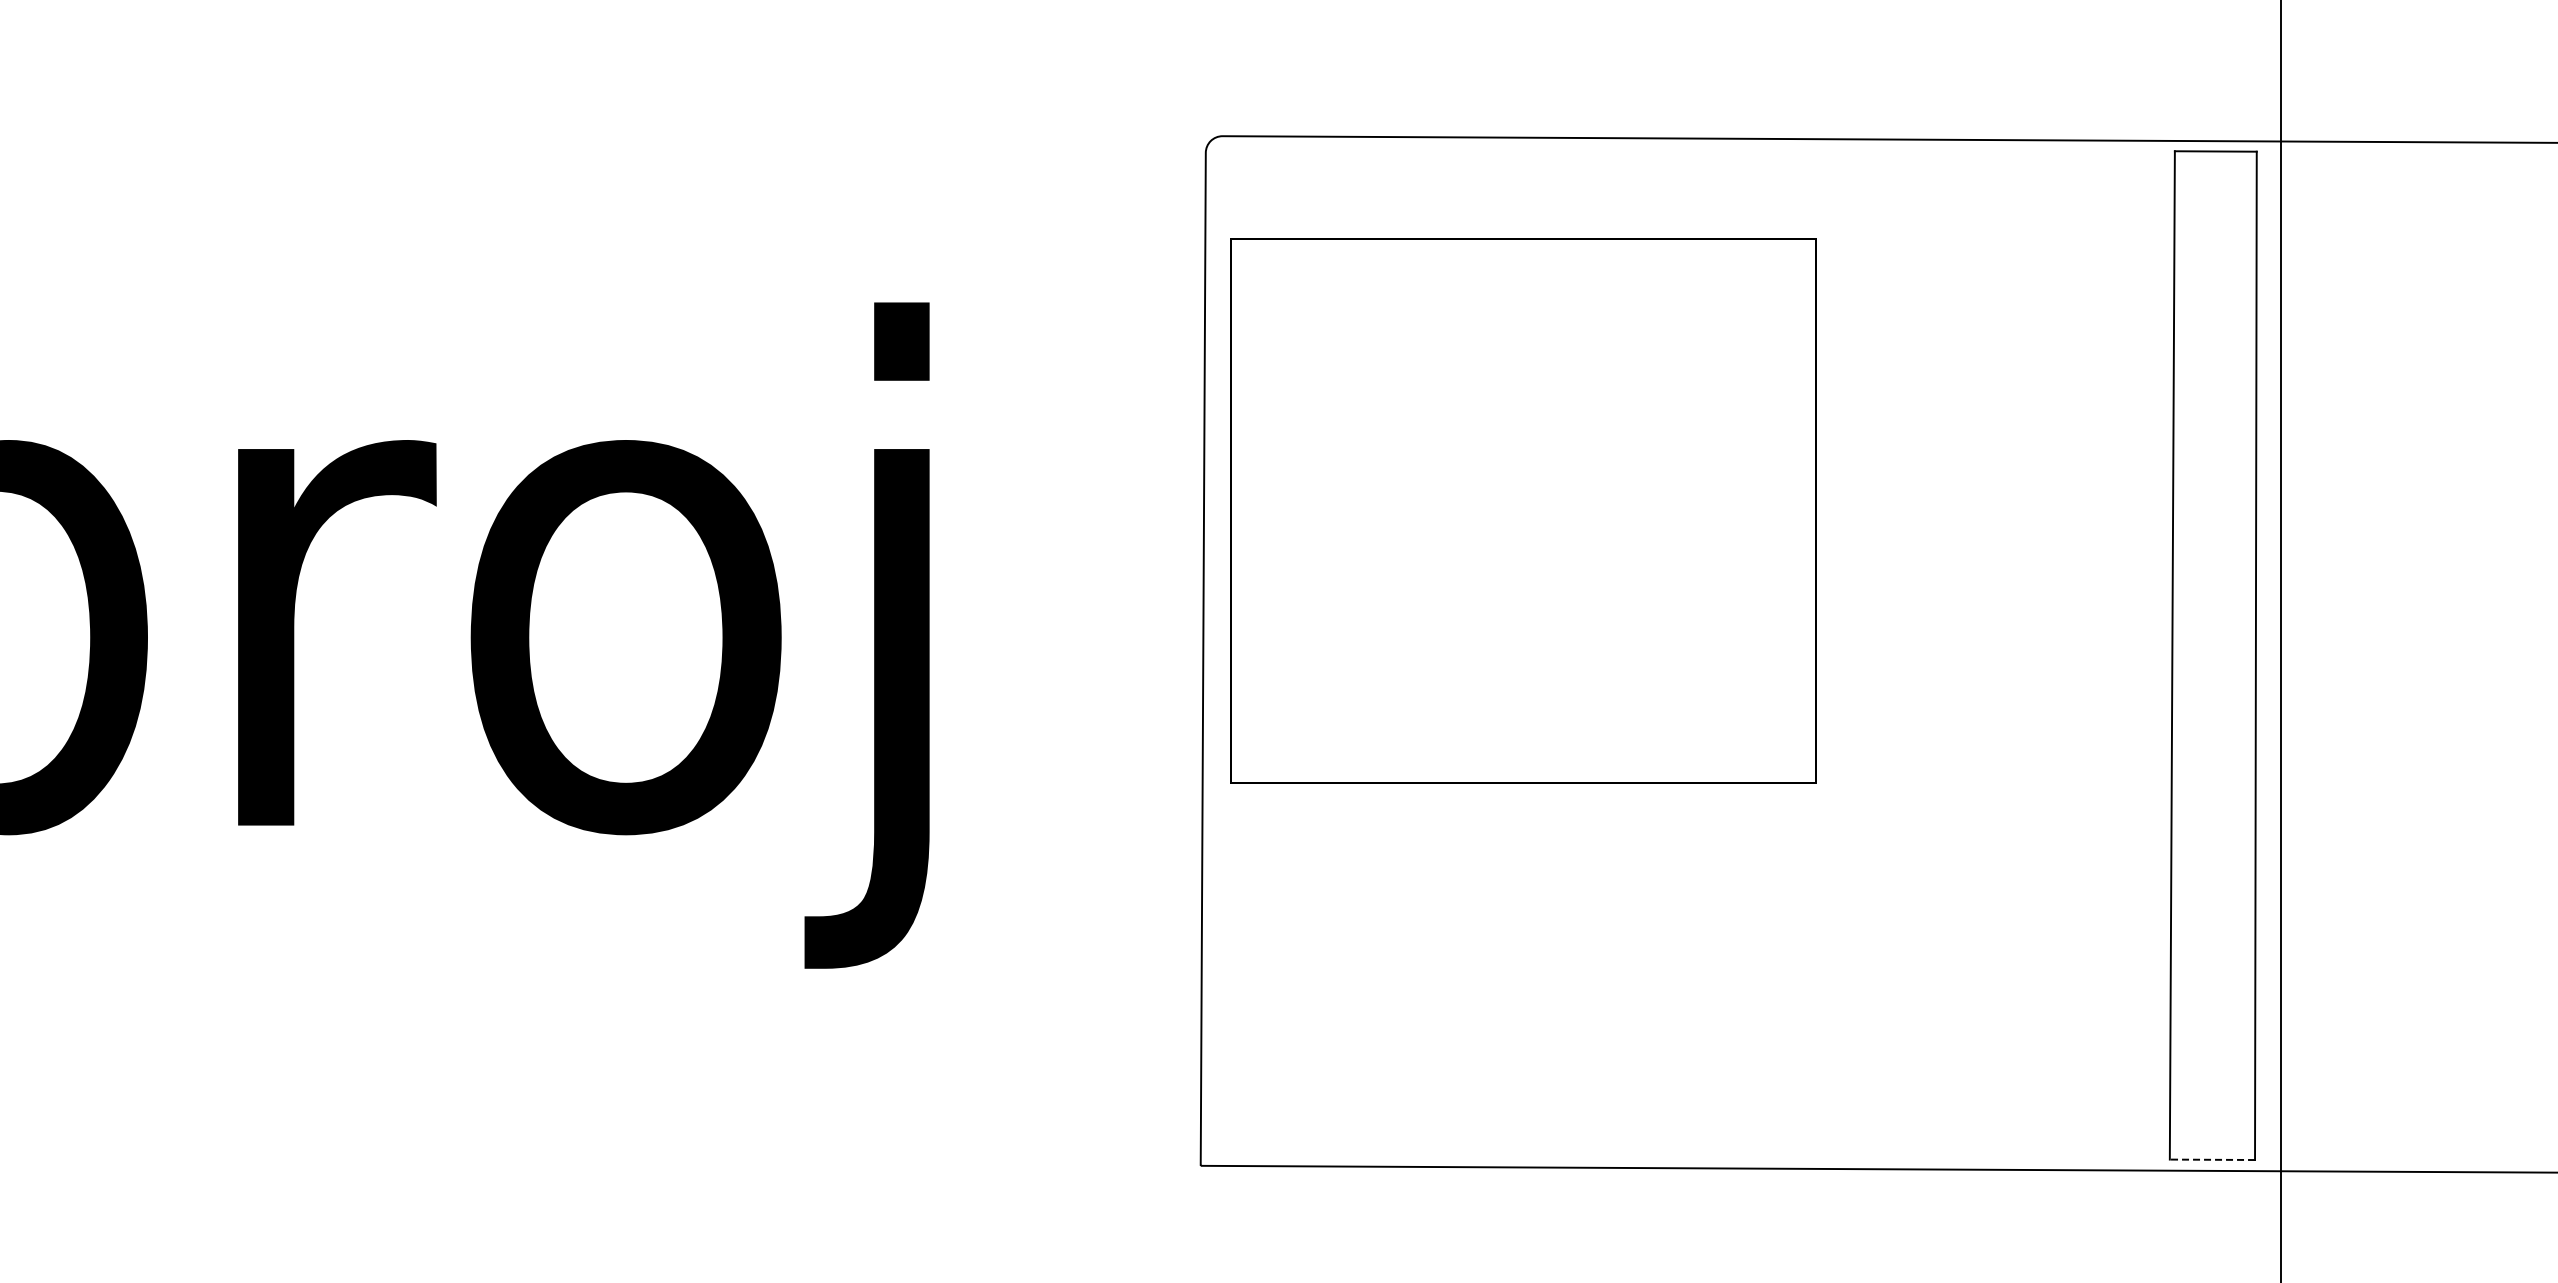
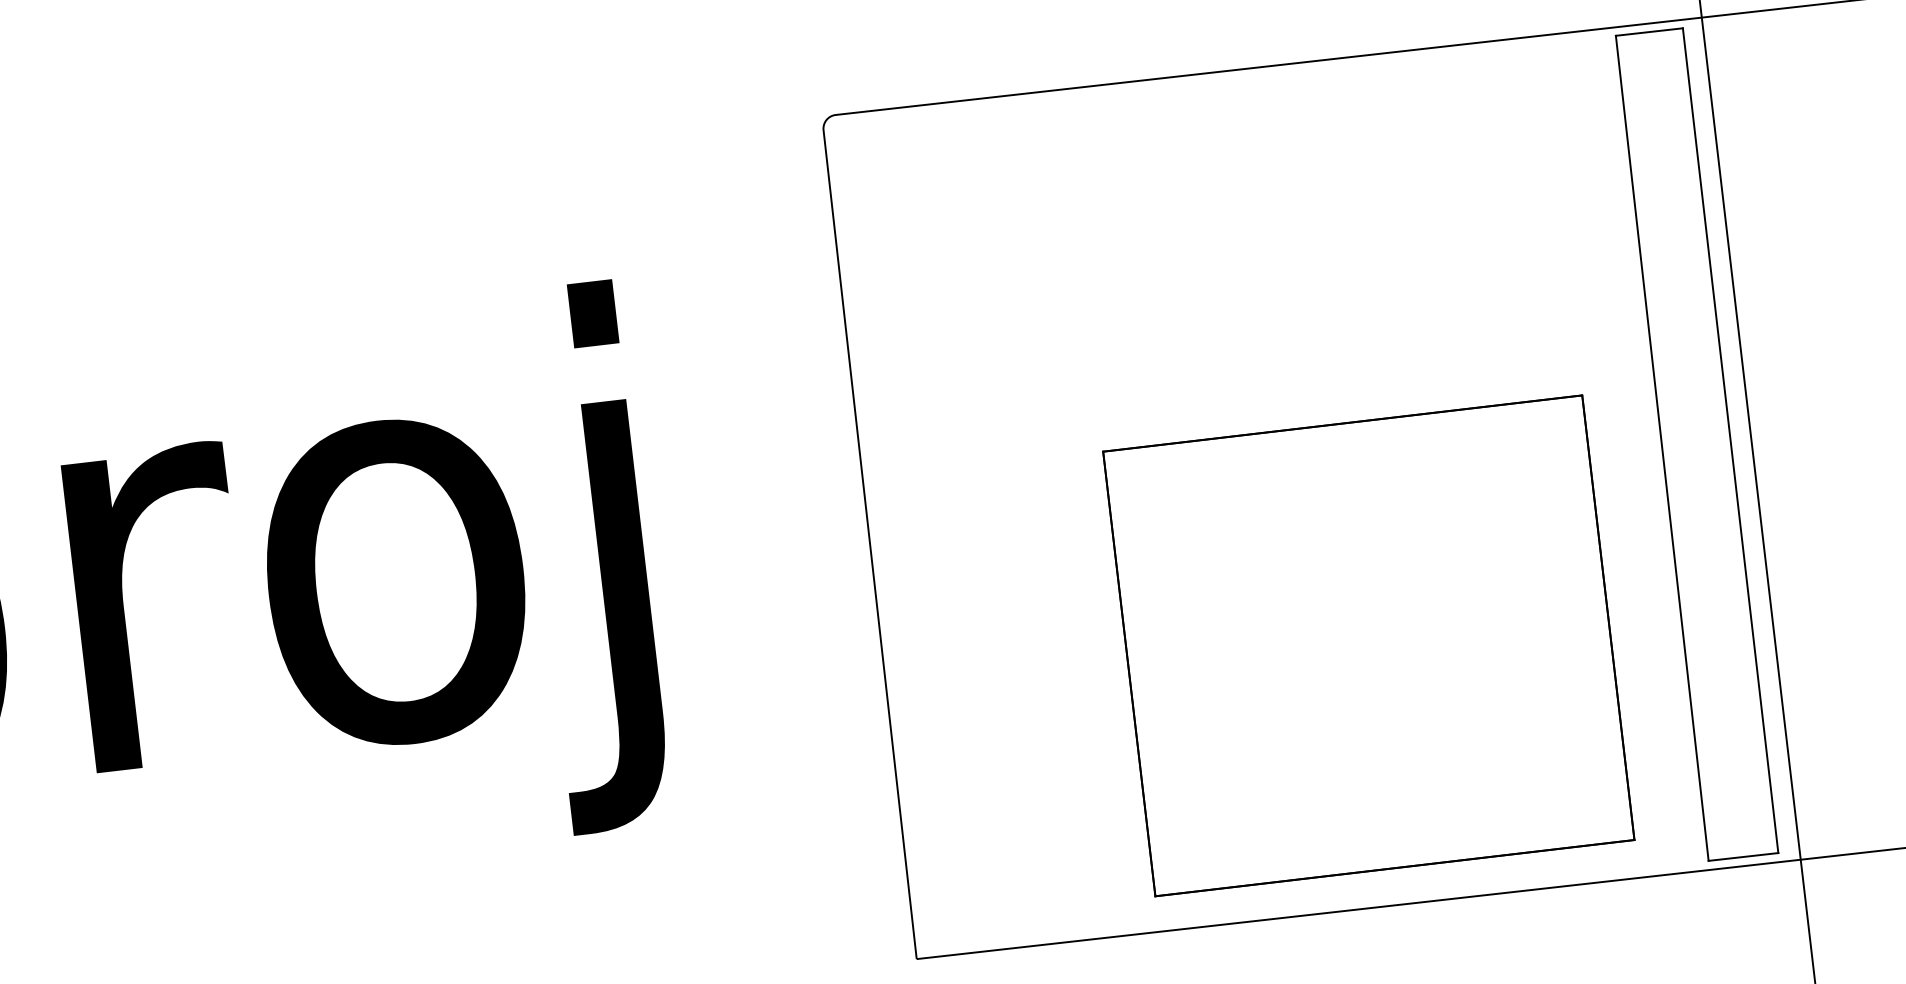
part: (1523, 510) -> (1368, 645), moved
line: (2212, 1159) -> (1743, 856), dashed -> solid

